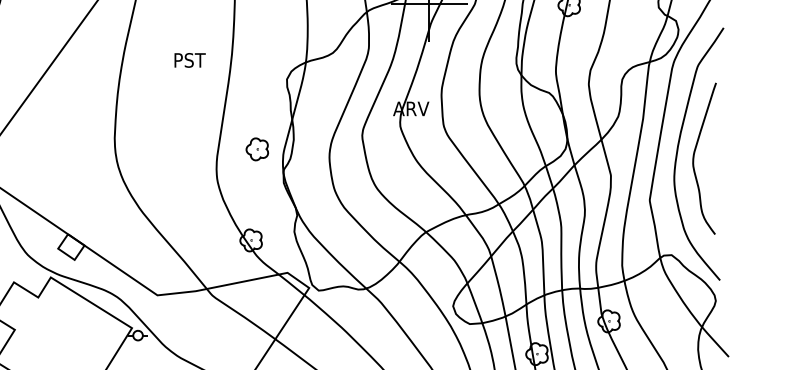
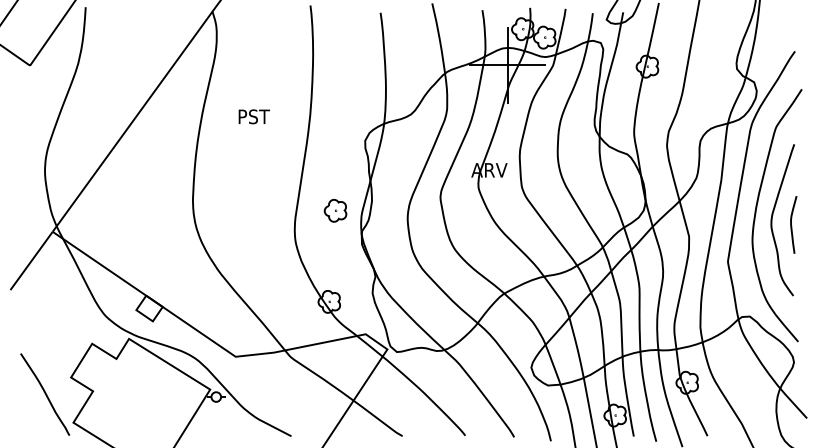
text: (189, 60) -> (253, 116), moved
curve: (713, 163) -> (791, 224), added

